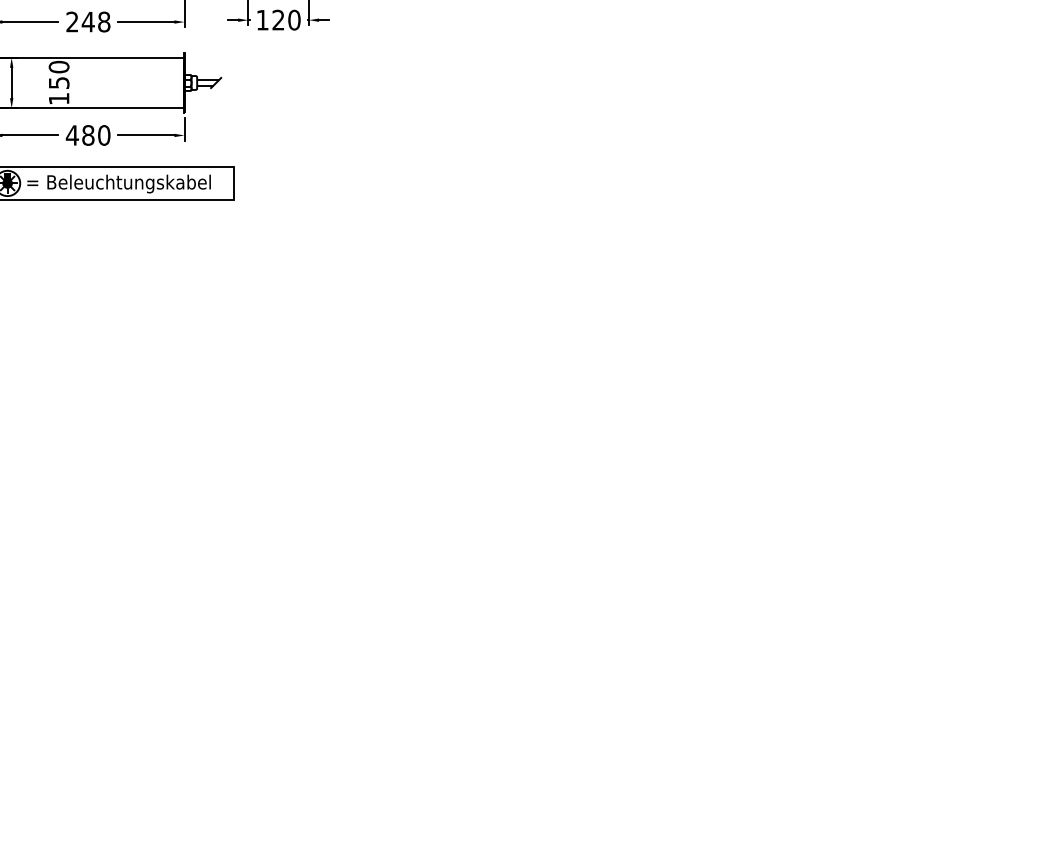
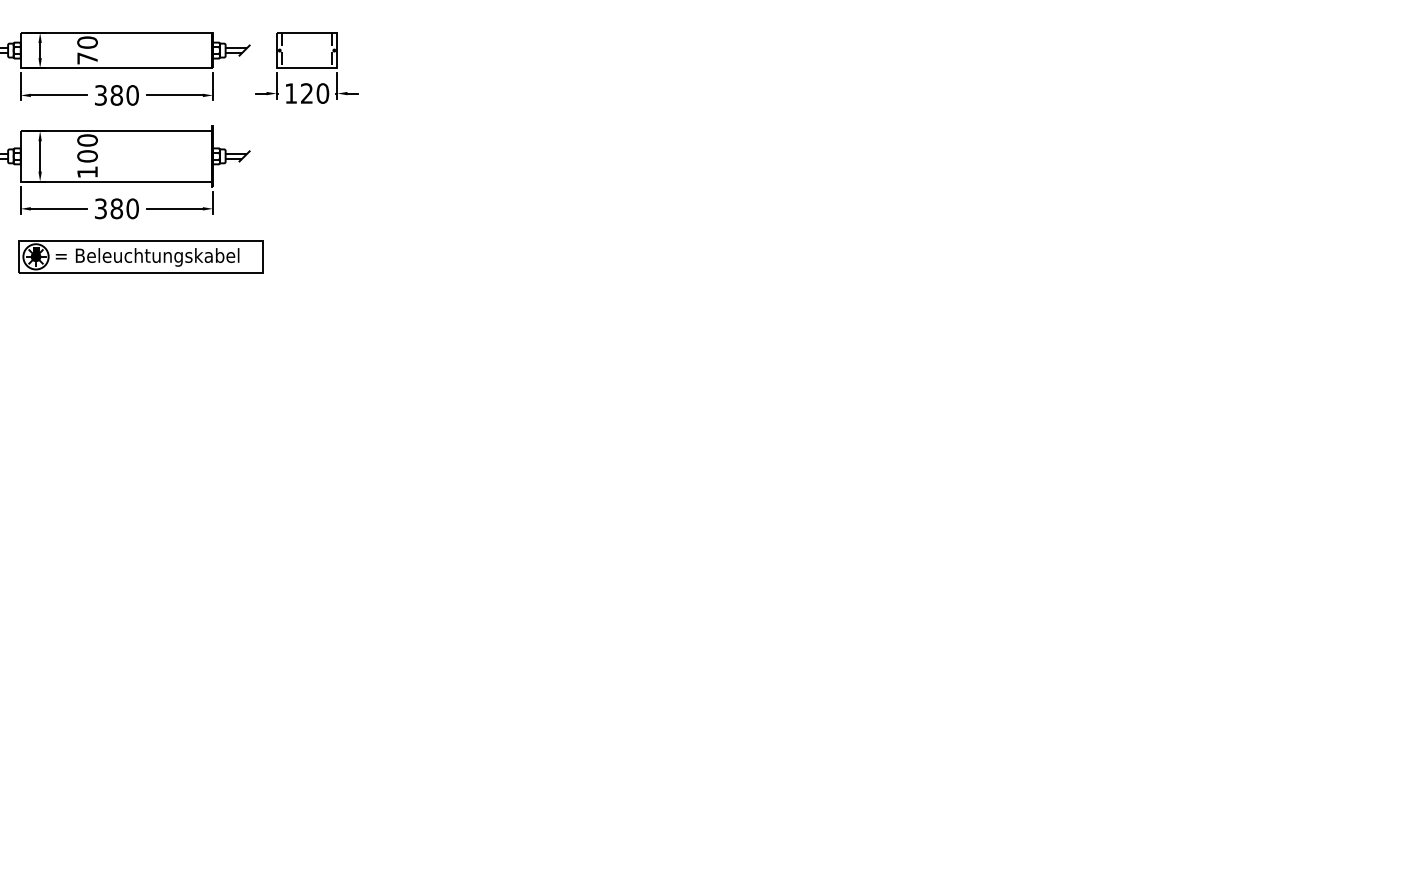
text: (88, 22) -> (116, 95), 248 -> 380
text: (59, 83) -> (87, 156), 150 -> 100
text: (72, 135) -> (100, 208), 480 -> 380

